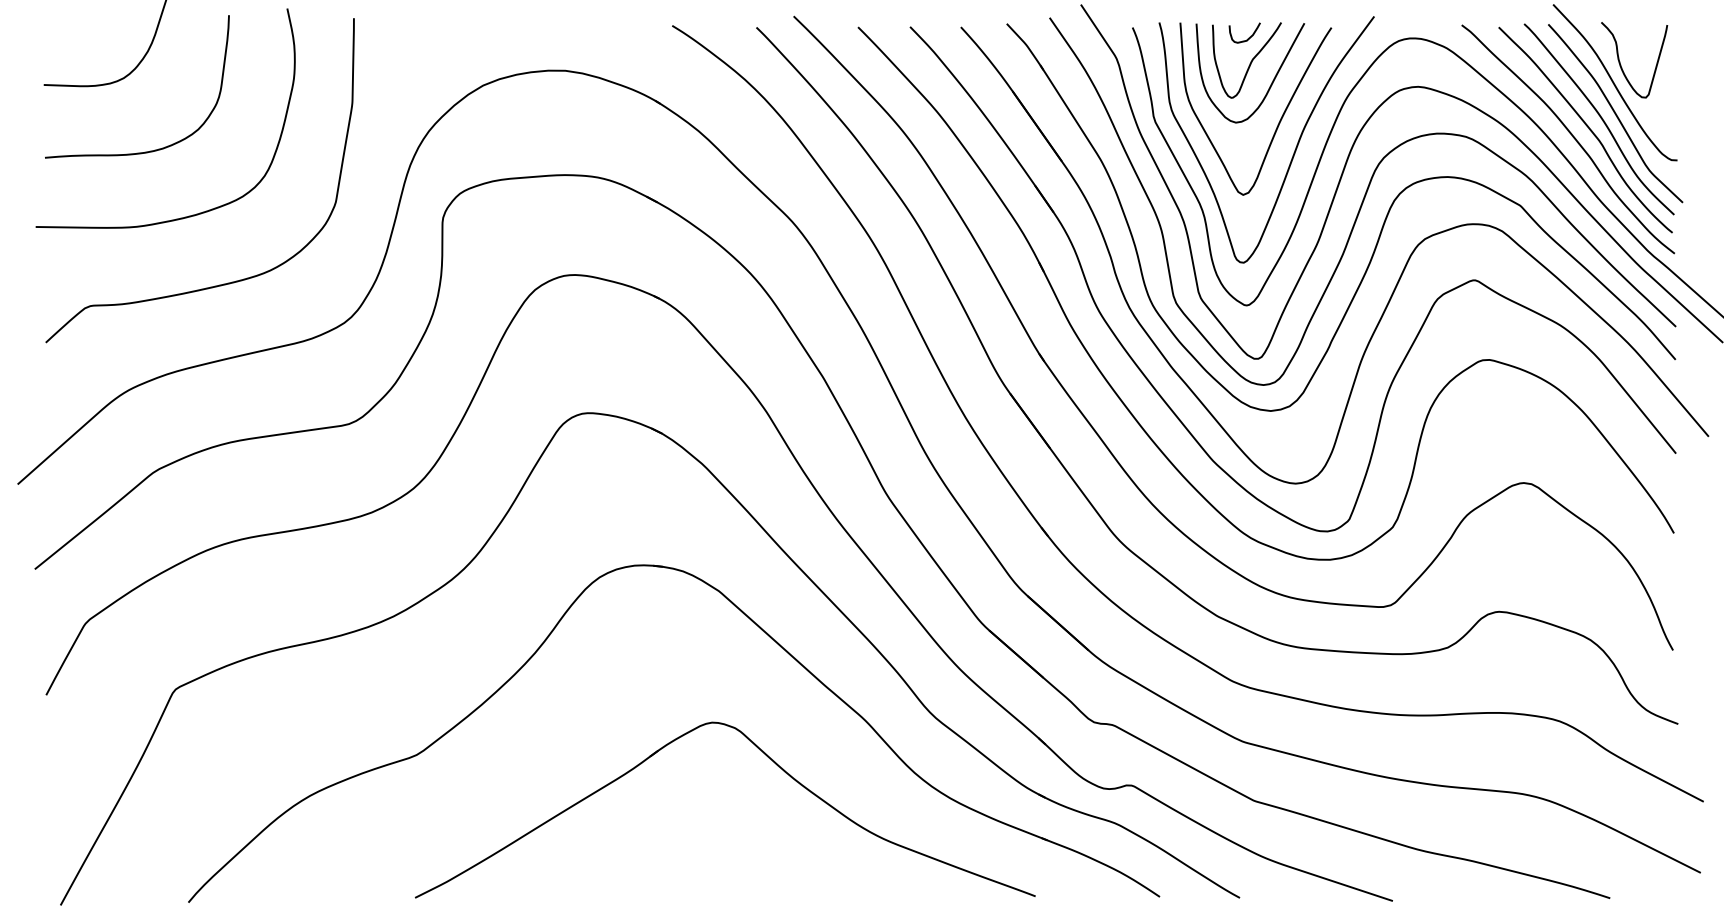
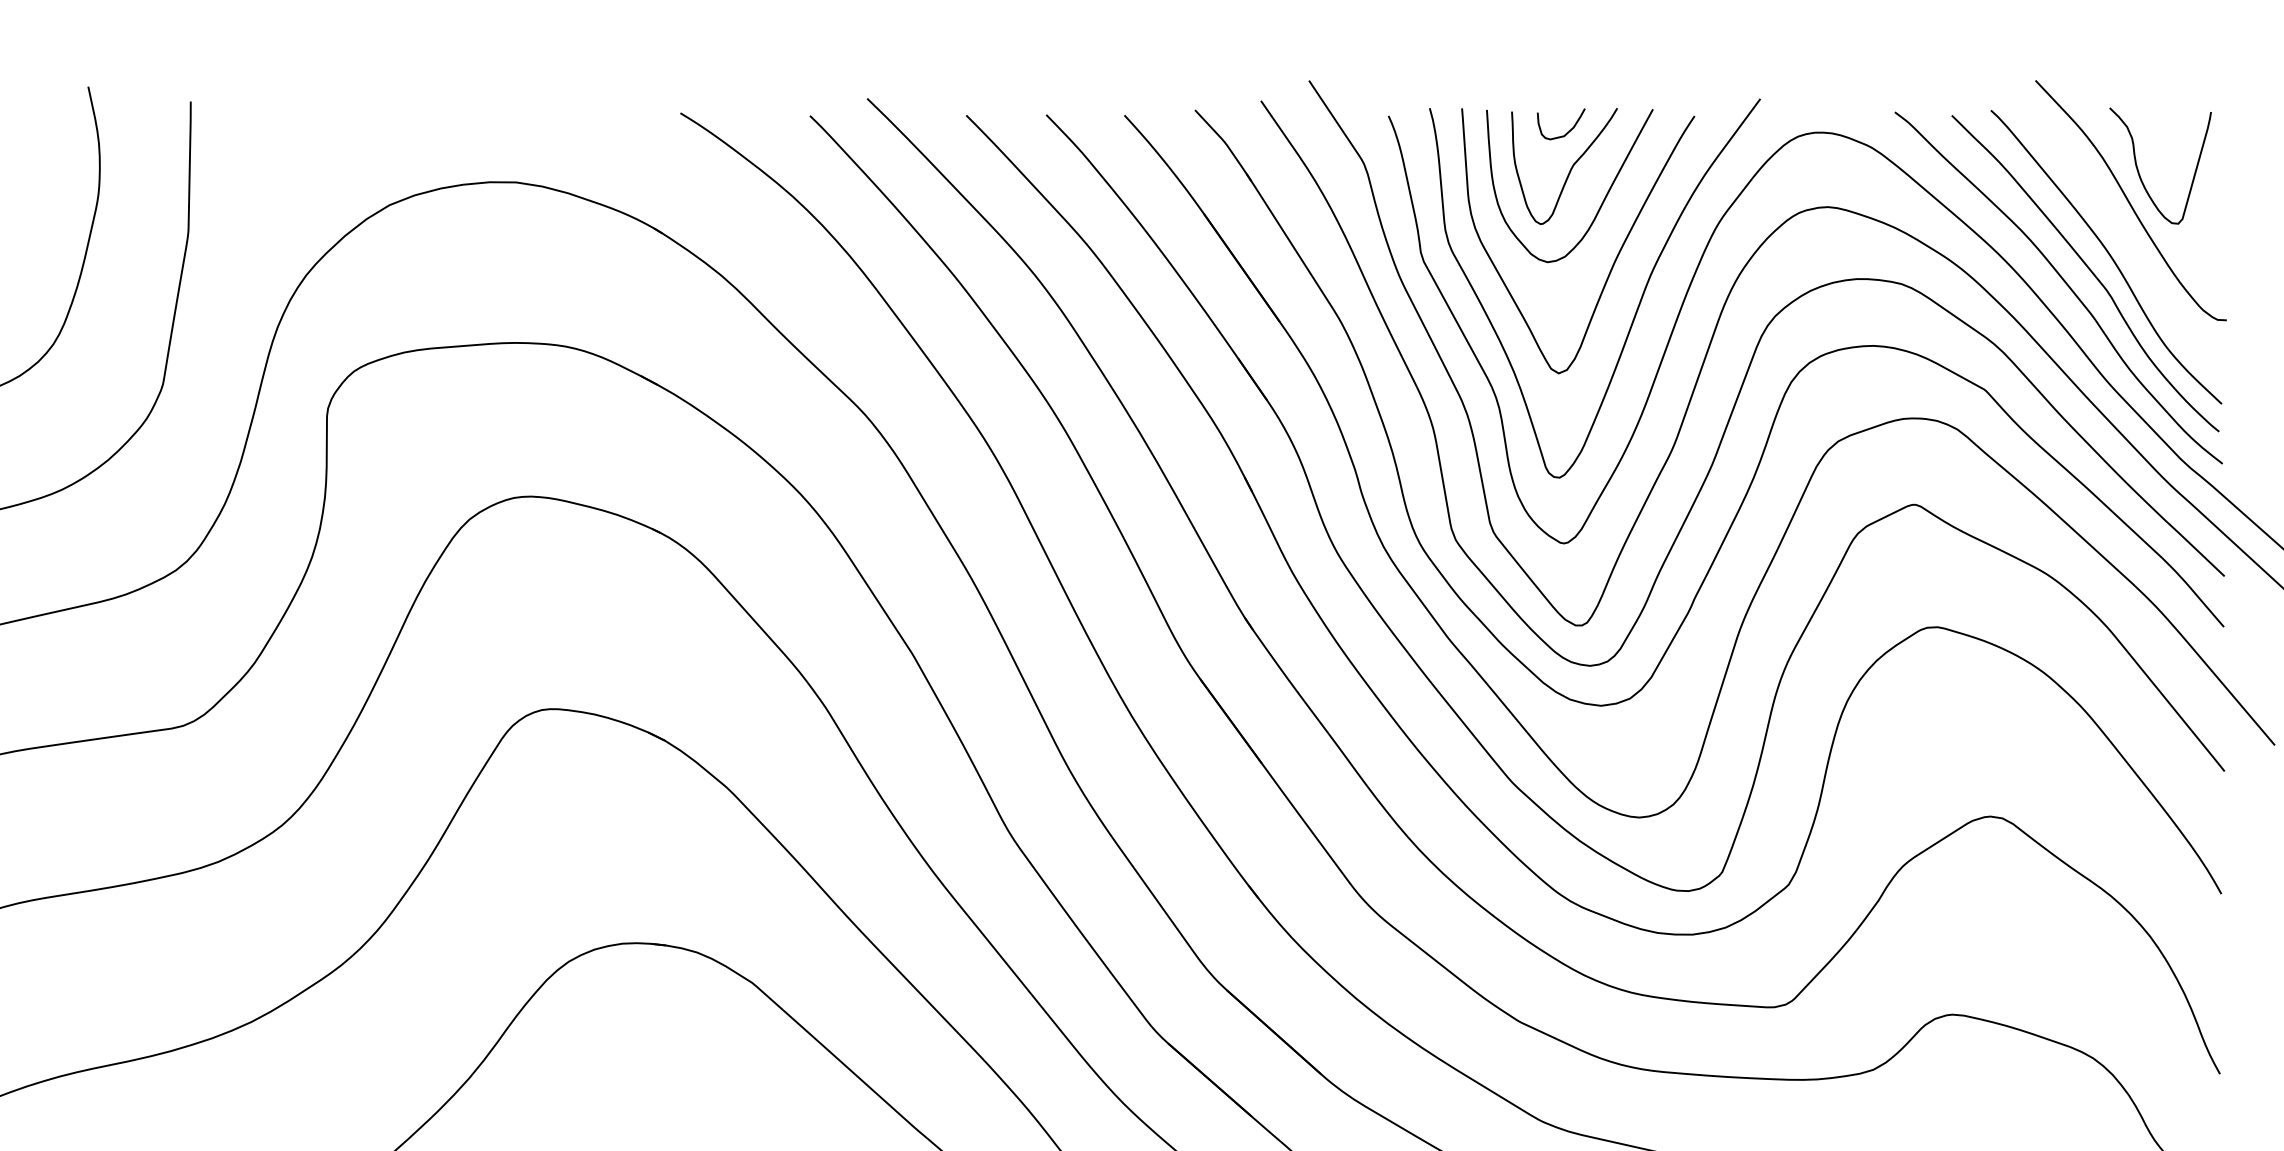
curve: (1615, 113) -> (2131, 248), removed

